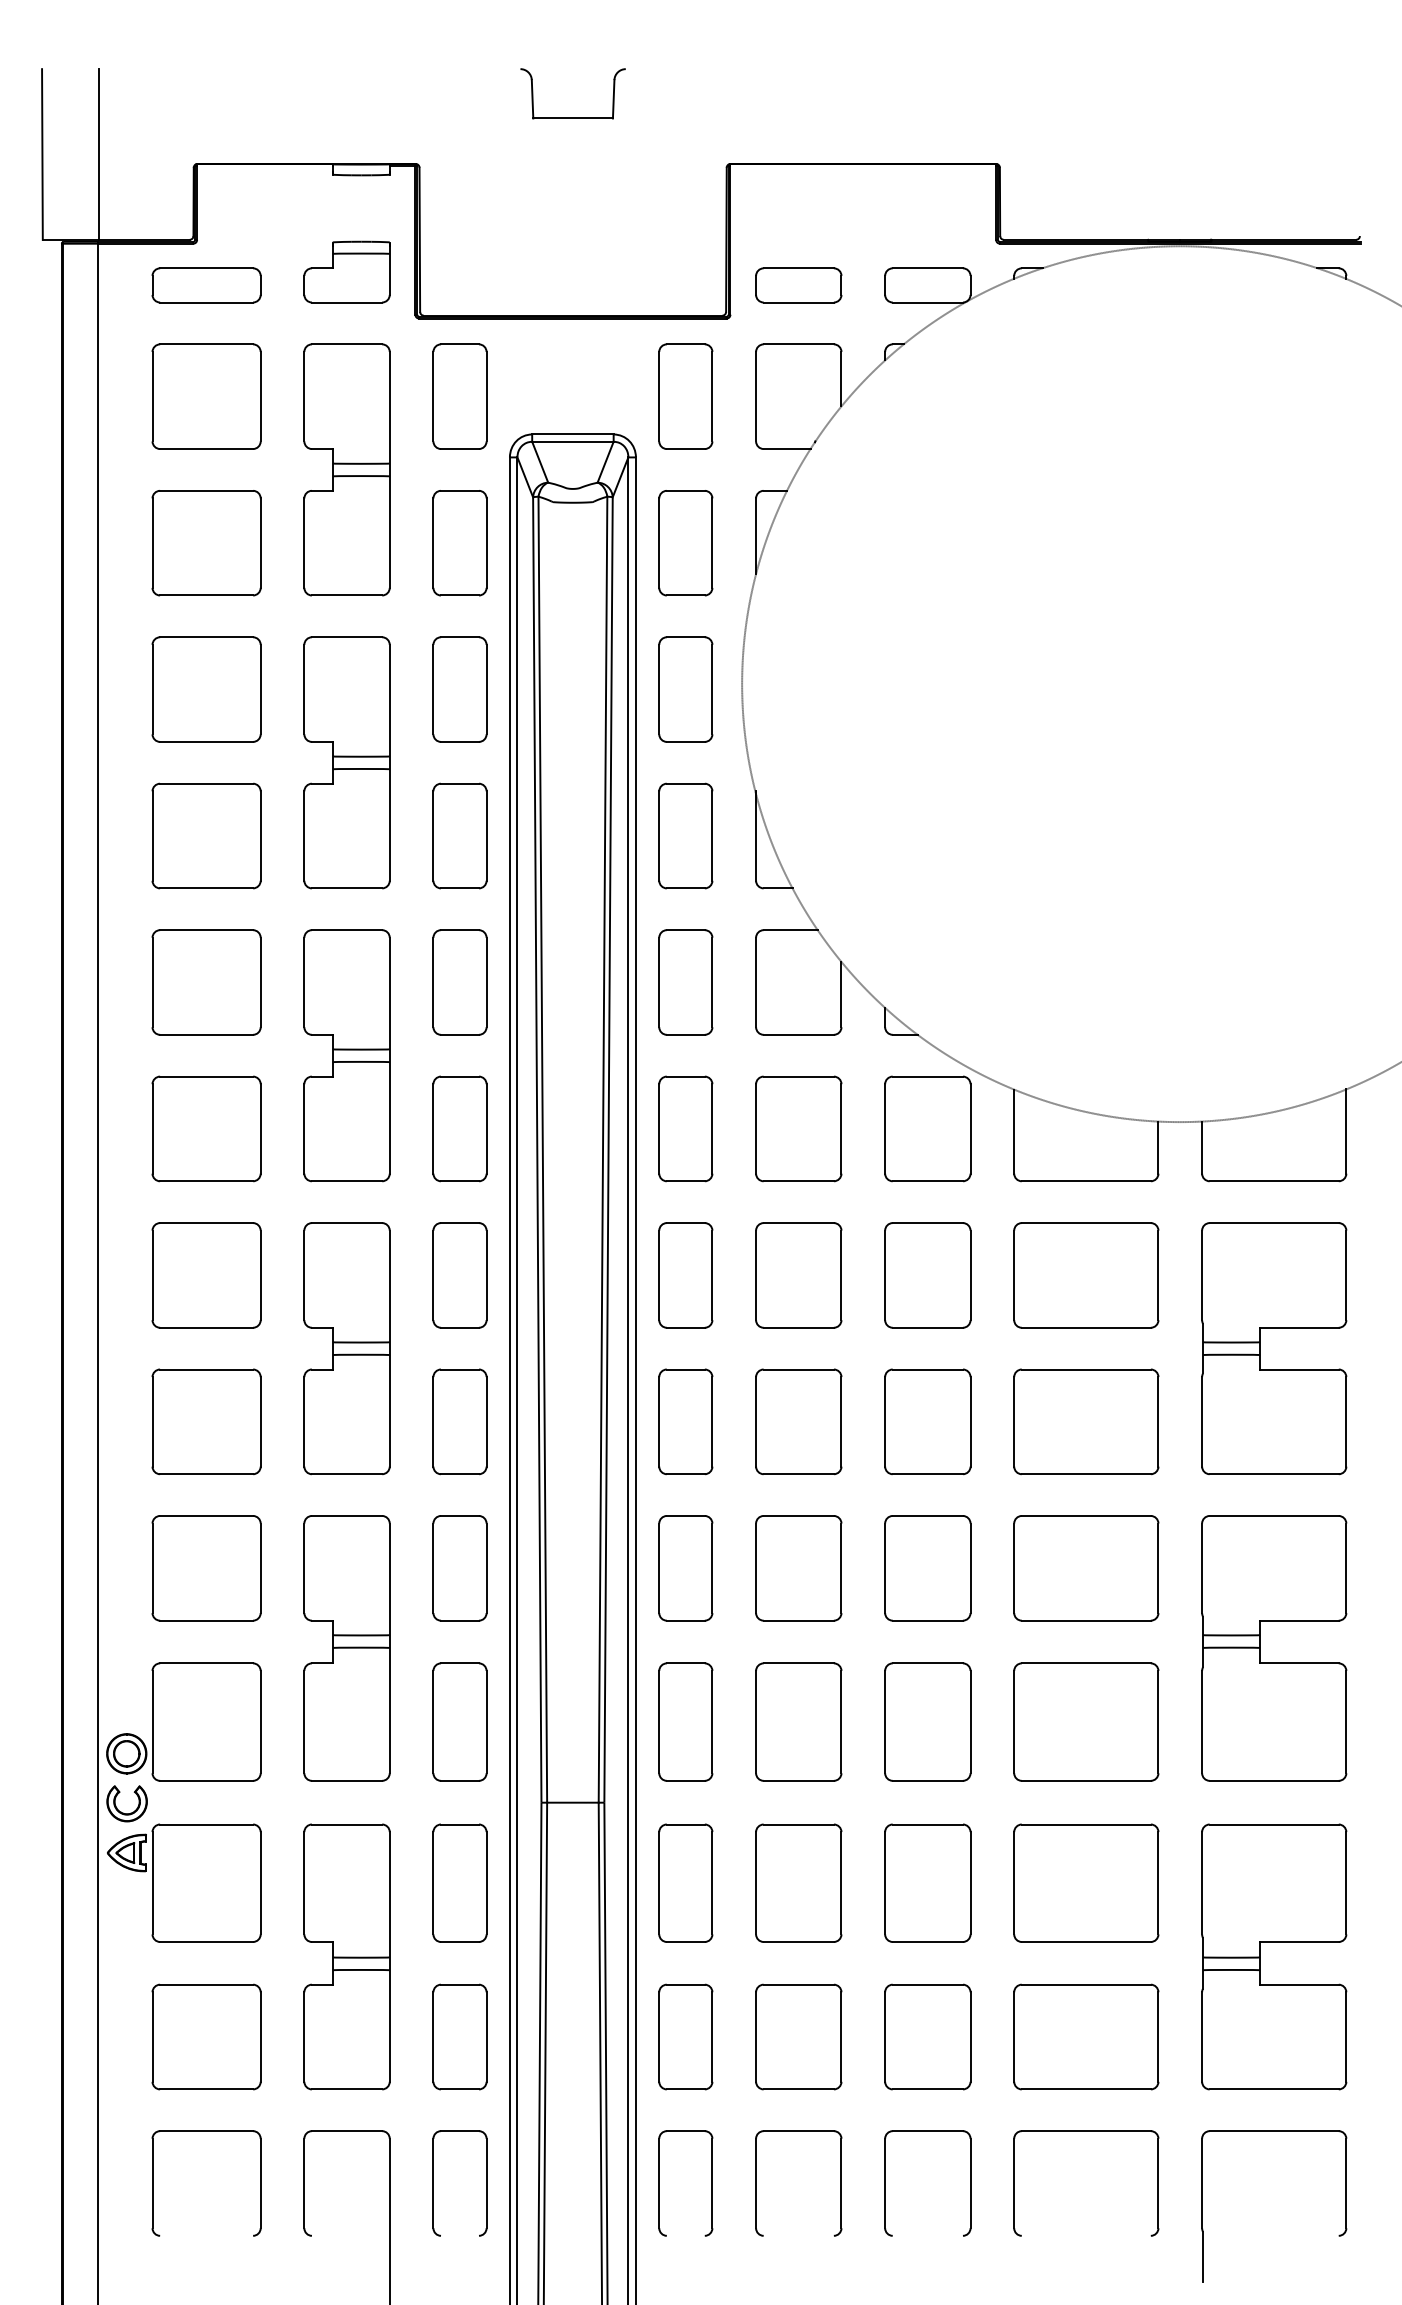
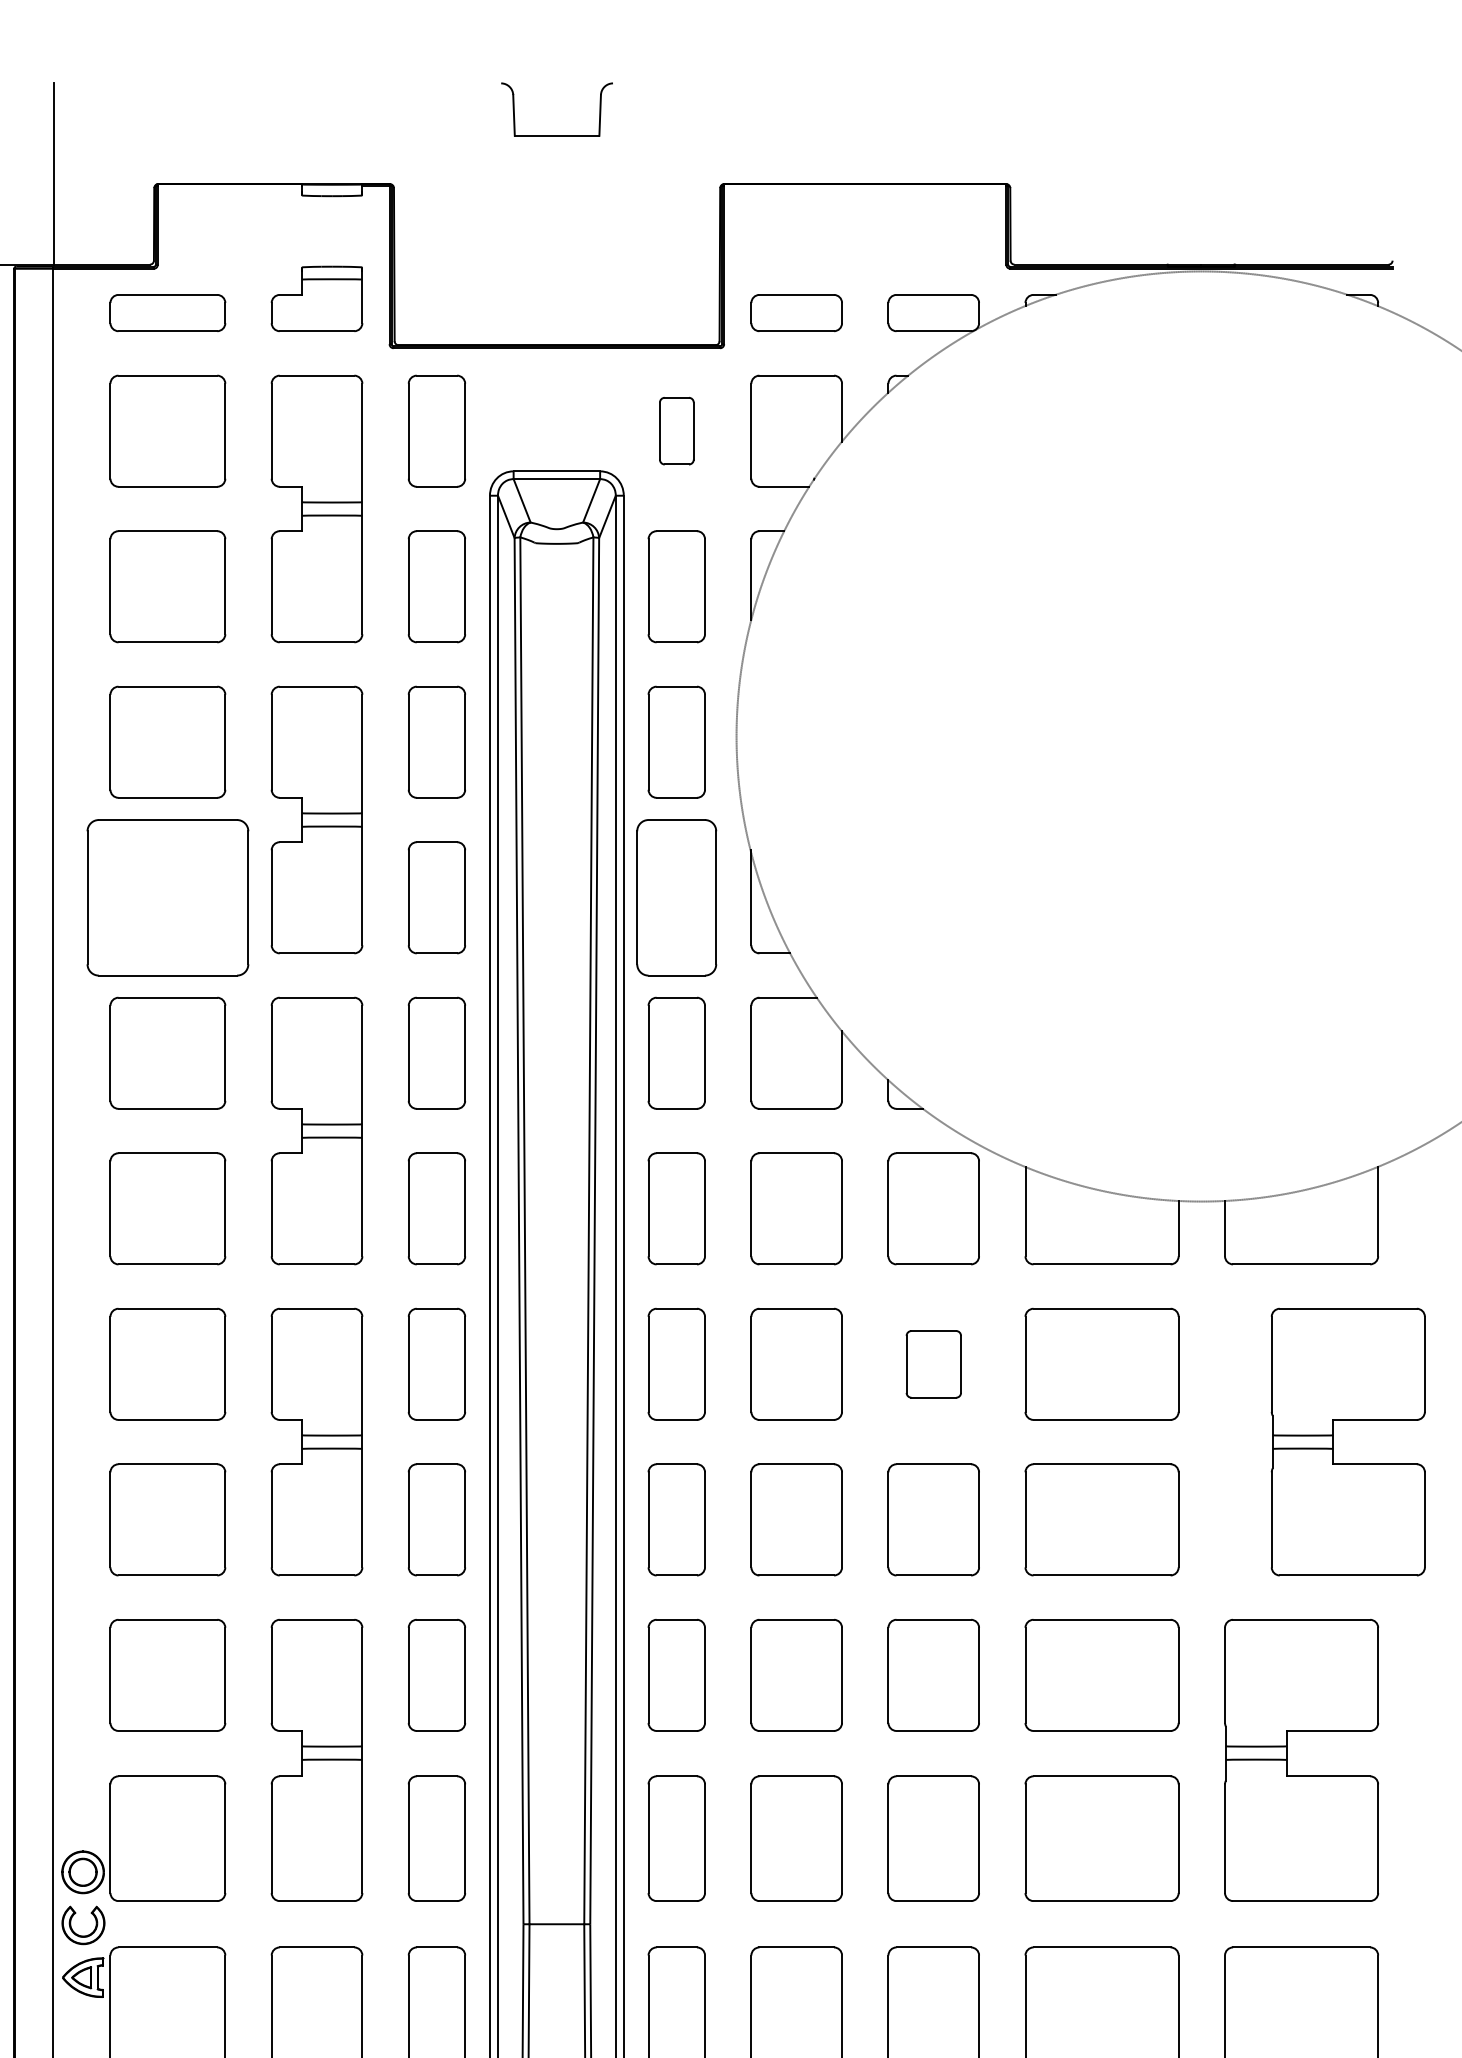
part: (685, 396) -> (676, 431), size x0.6
part: (206, 835) -> (167, 897), size x1.4
part: (685, 835) -> (676, 897), size x1.4
part: (927, 1275) -> (933, 1364), size x0.6
part: (1260, 1348) -> (1333, 1441), moved

